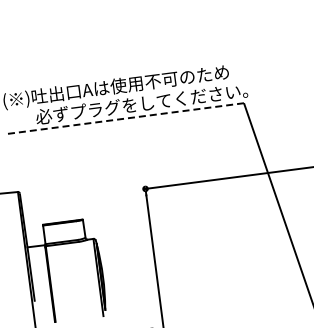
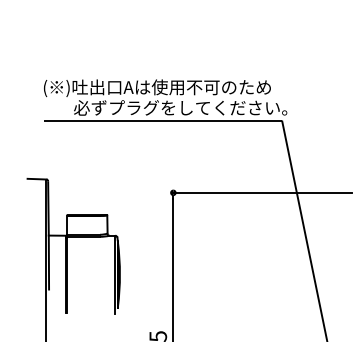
line: (125, 118) -> (162, 120), dashed -> solid

